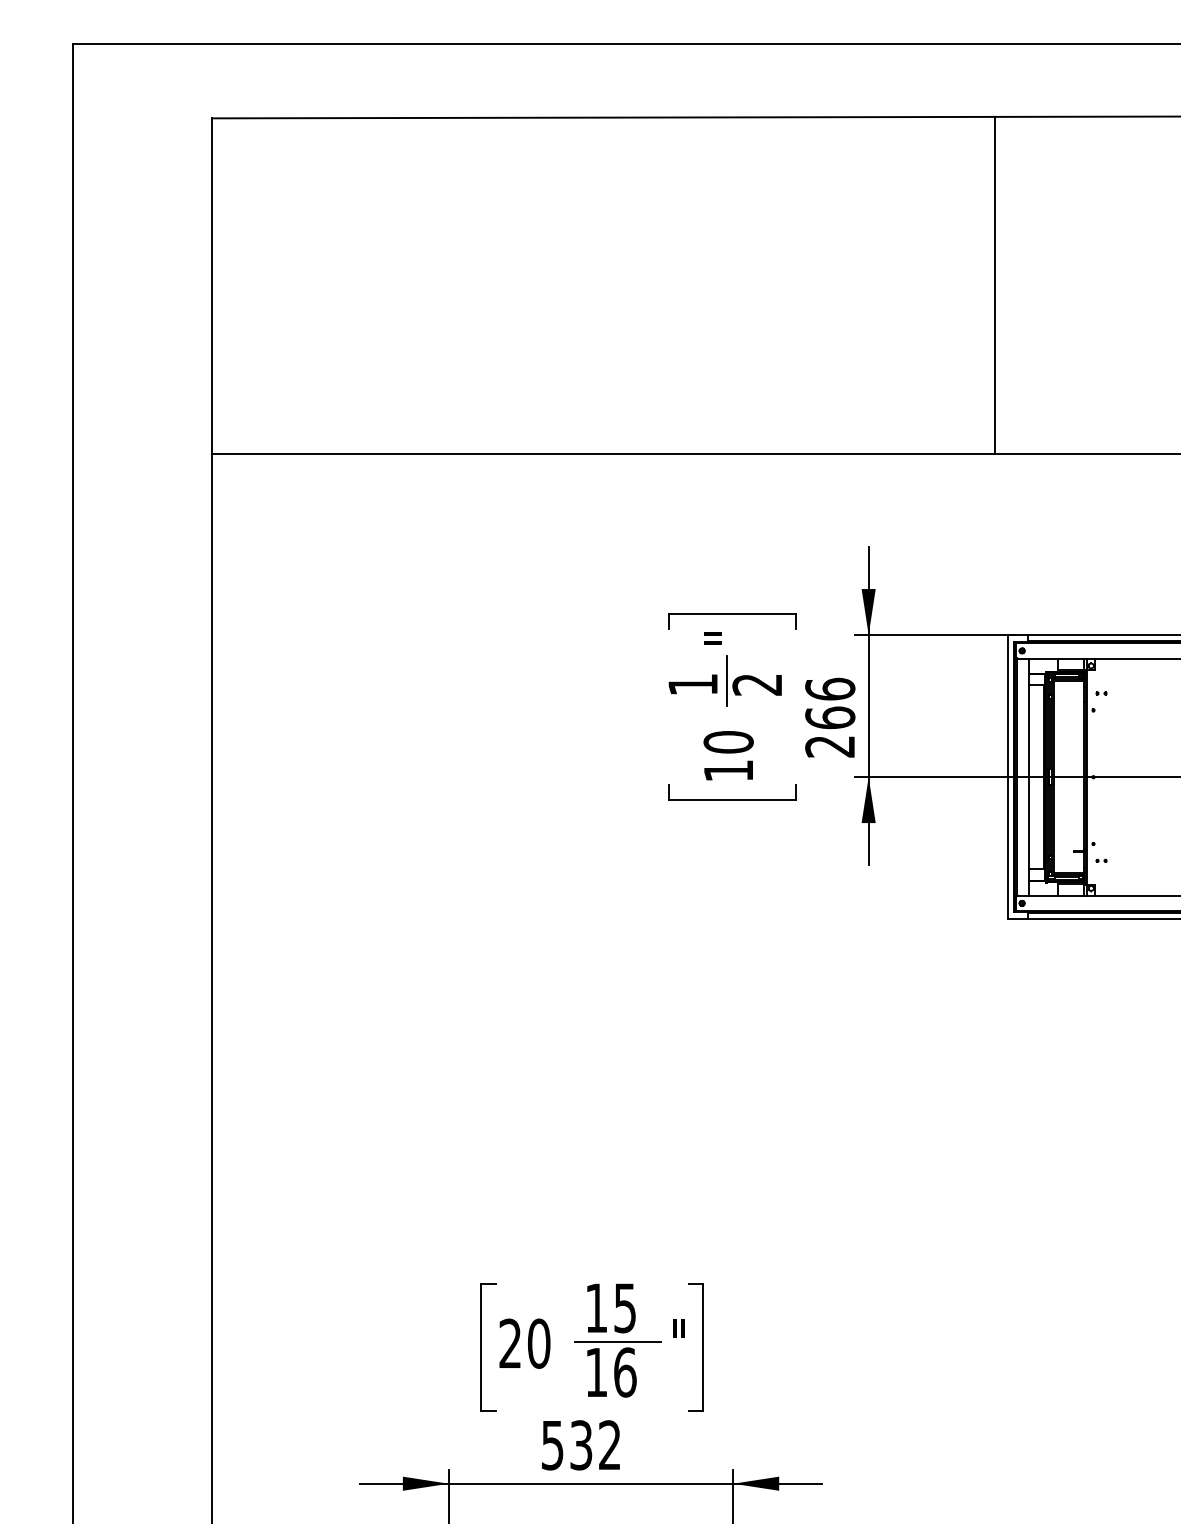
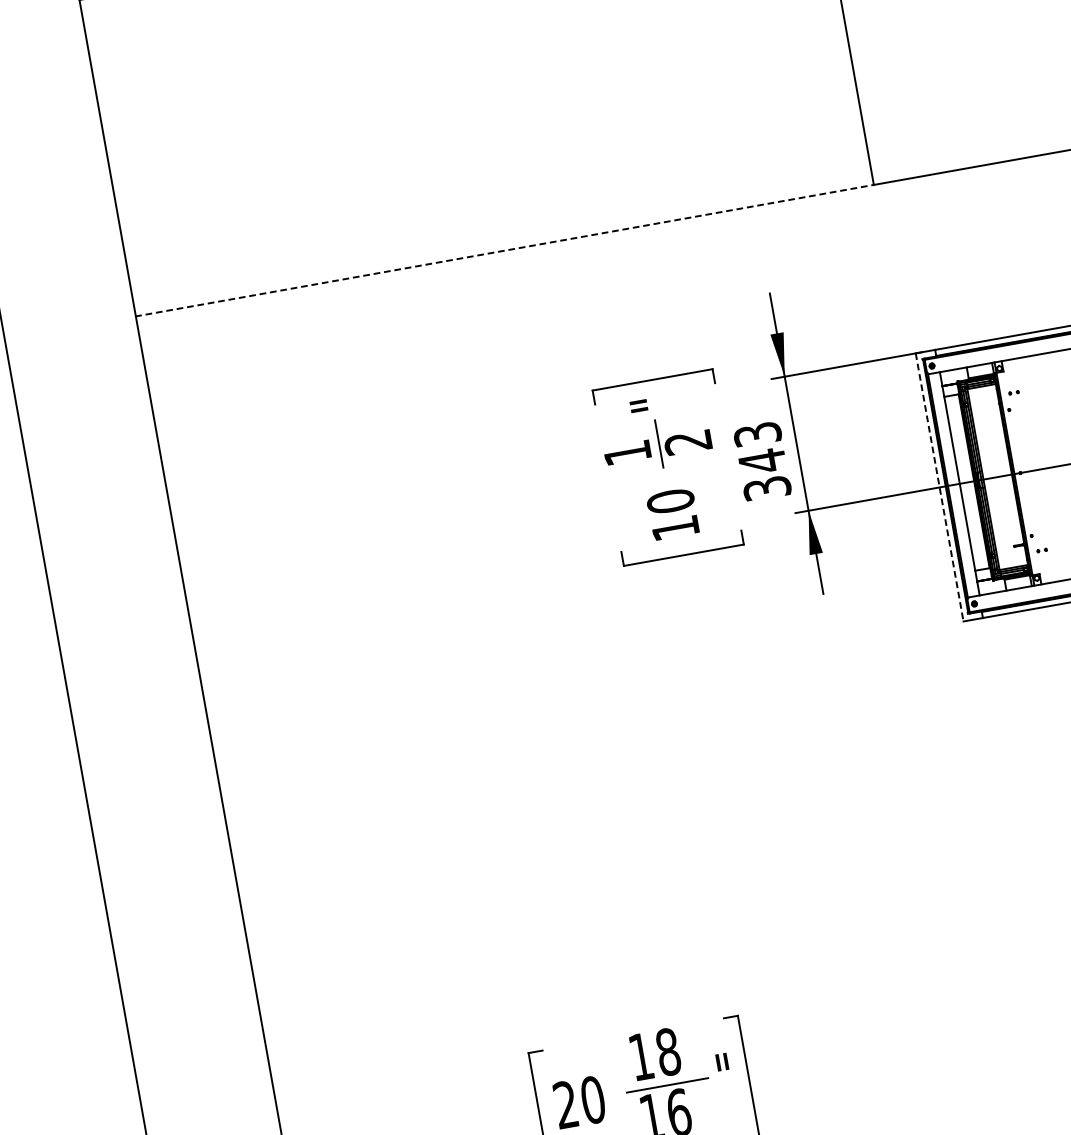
line: (603, 454) -> (504, 251), solid -> dashed
text: (830, 717) -> (762, 460), 266 -> 343
line: (1007, 777) -> (939, 487), solid -> dashed
text: (625, 1308) -> (668, 1052), 15 -> 18

